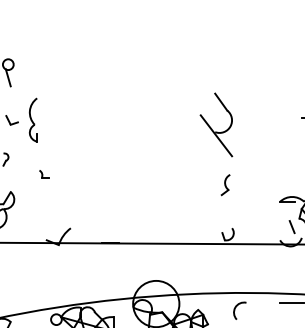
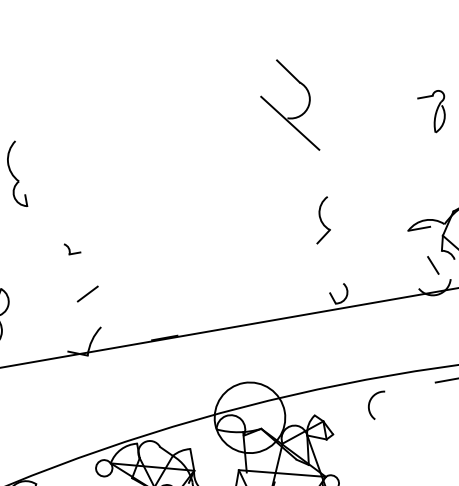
part: (216, 124) -> (287, 106), moved
part: (44, 174) -> (72, 248), moved
part: (225, 184) -> (321, 219), size x1.43
line: (65, 204) -> (86, 292), added

